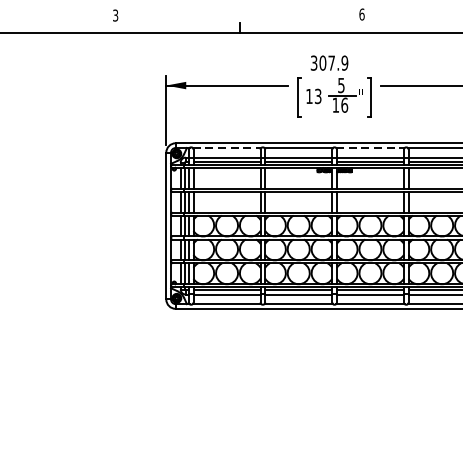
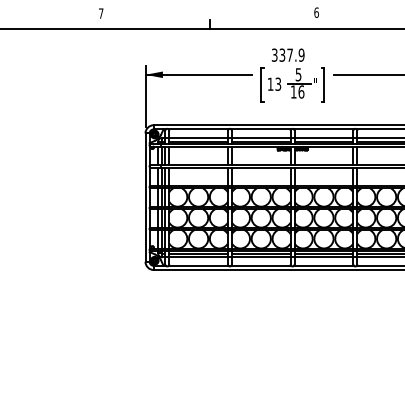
text: (115, 15) -> (101, 13), 3 -> 7
text: (323, 62) -> (282, 54), 307.9 -> 337.9
line: (226, 148) -> (198, 129), dashed -> solid
line: (369, 148) -> (323, 129), dashed -> solid

